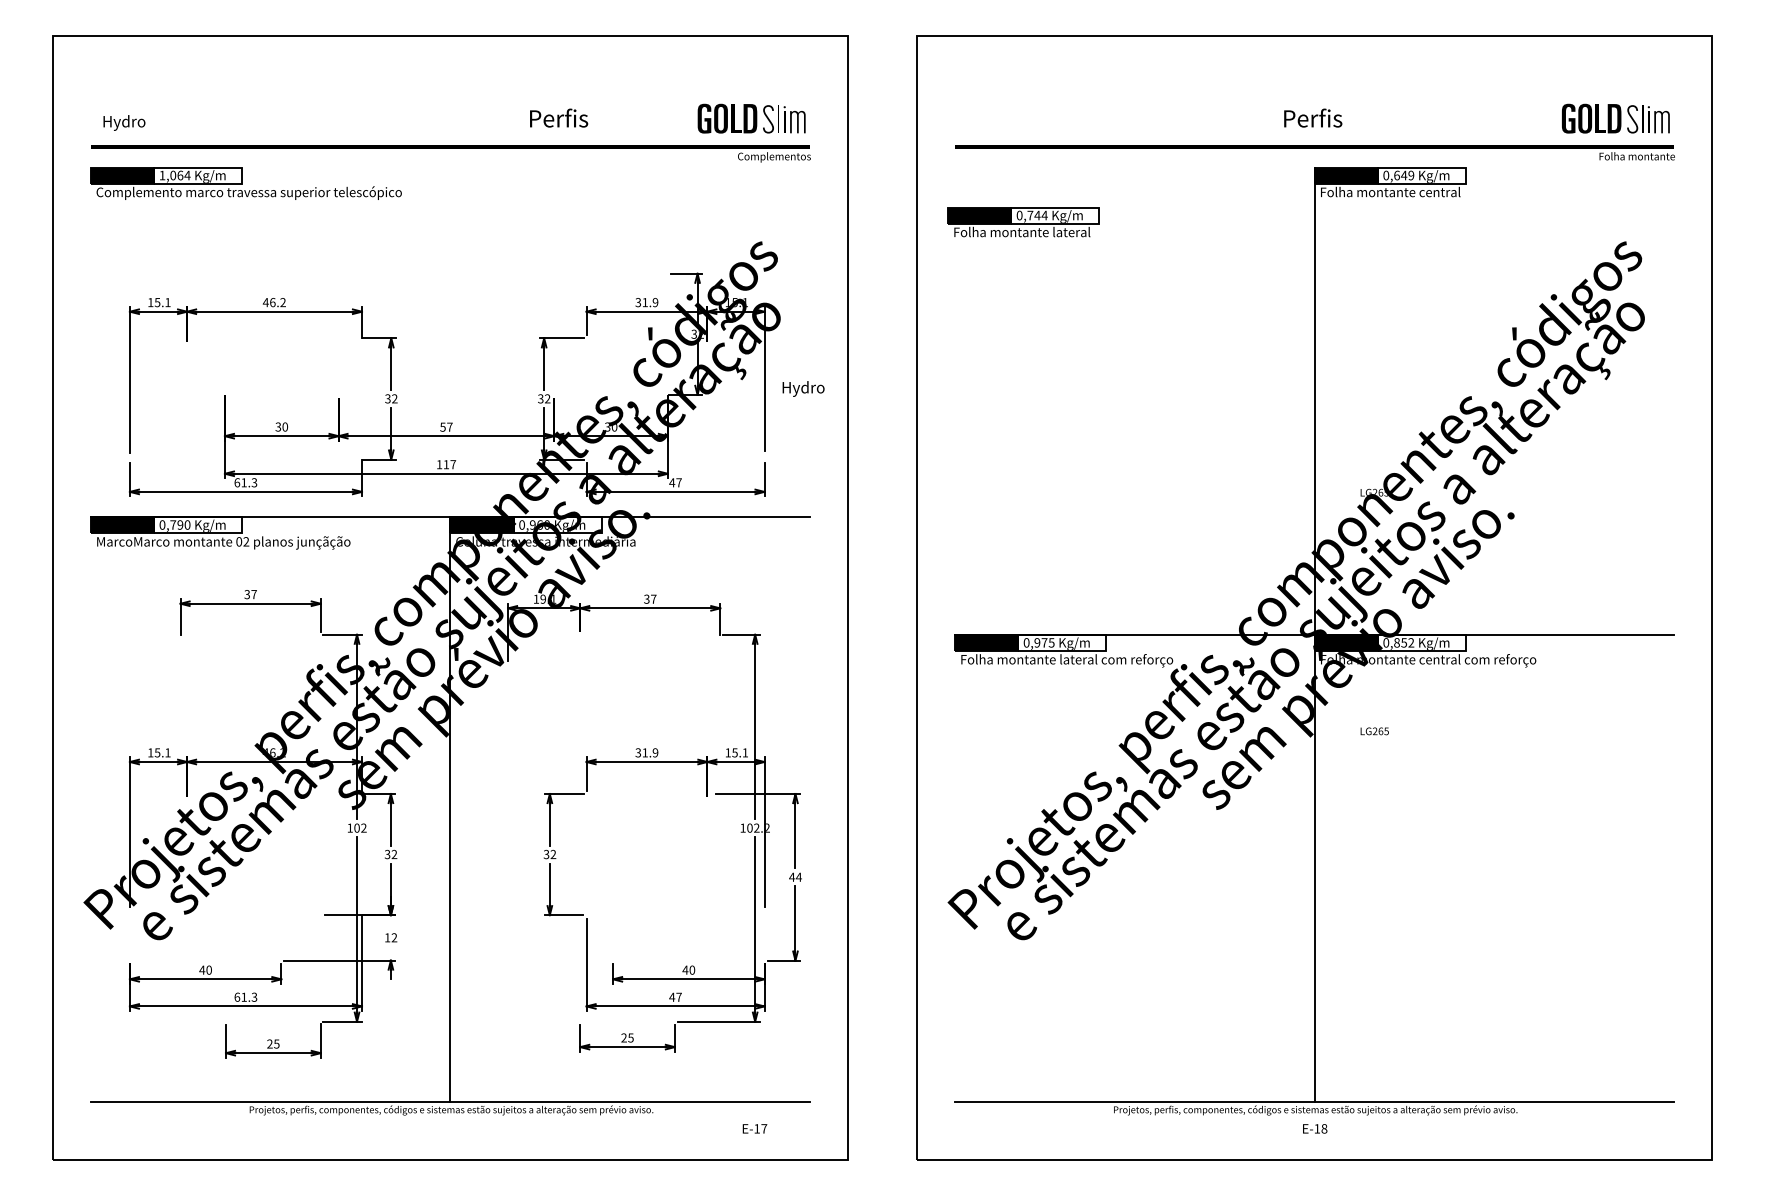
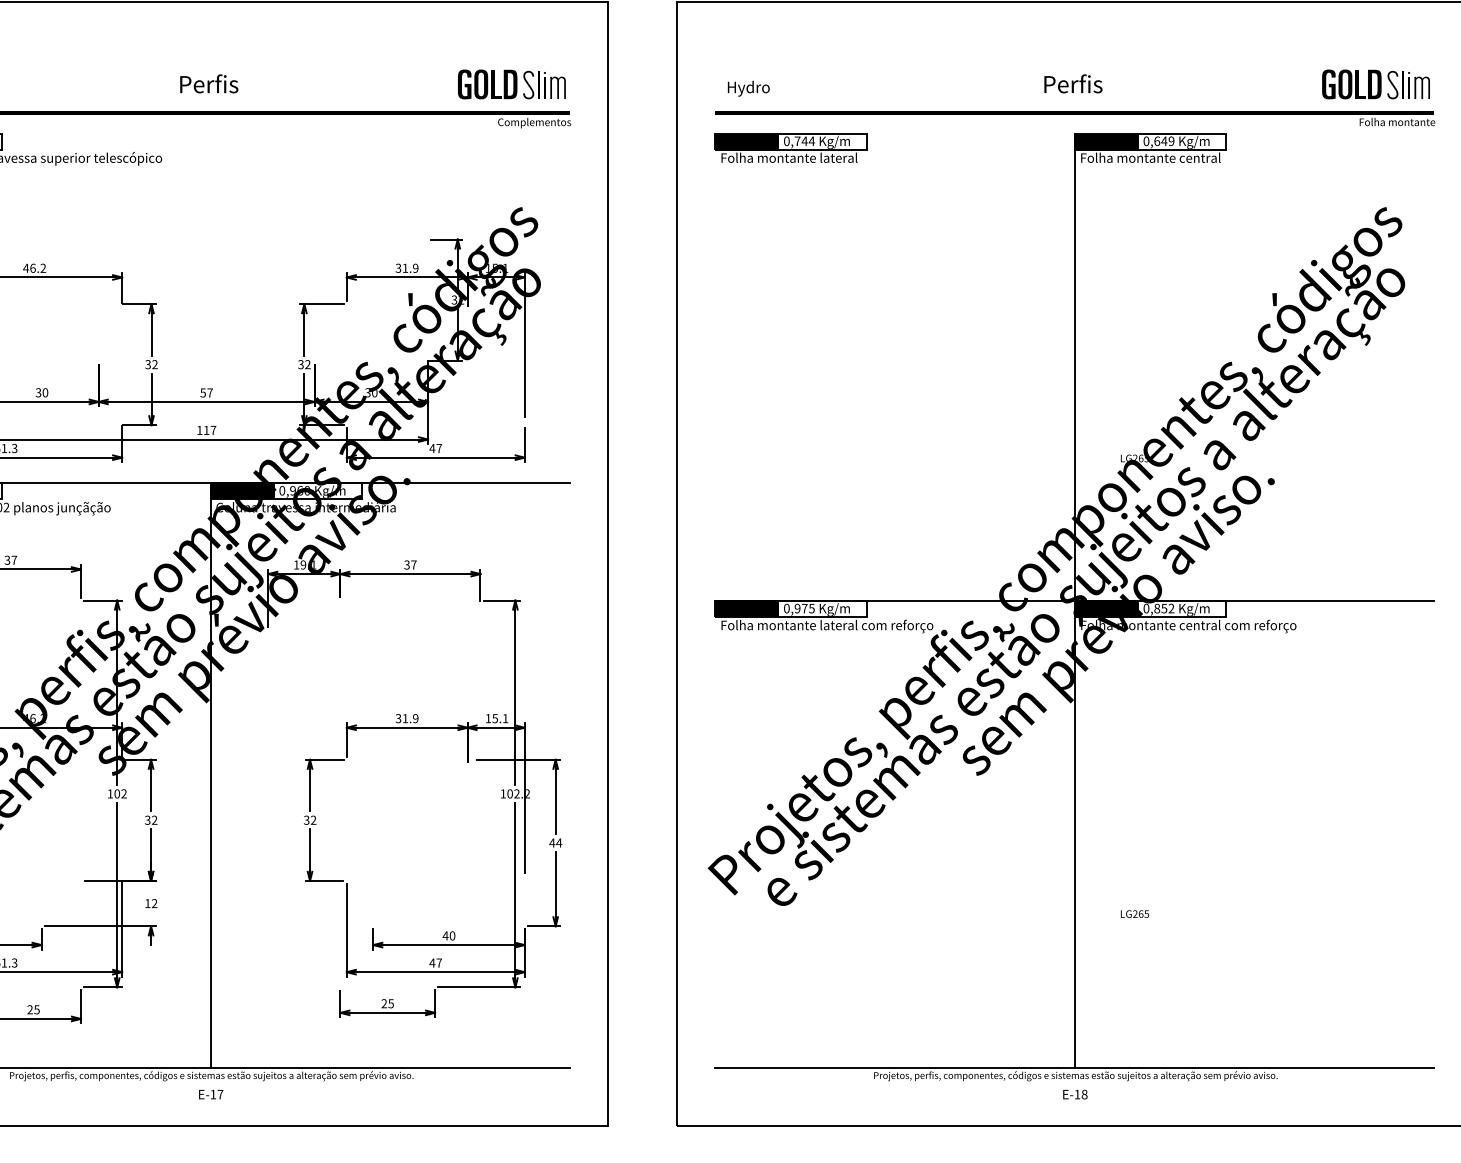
text: (559, 117) -> (209, 83), moved
part: (1023, 222) -> (790, 148), moved
text: (803, 388) -> (748, 88), moved
text: (1374, 731) -> (1134, 914), moved
text: (754, 1128) -> (210, 1094), moved

